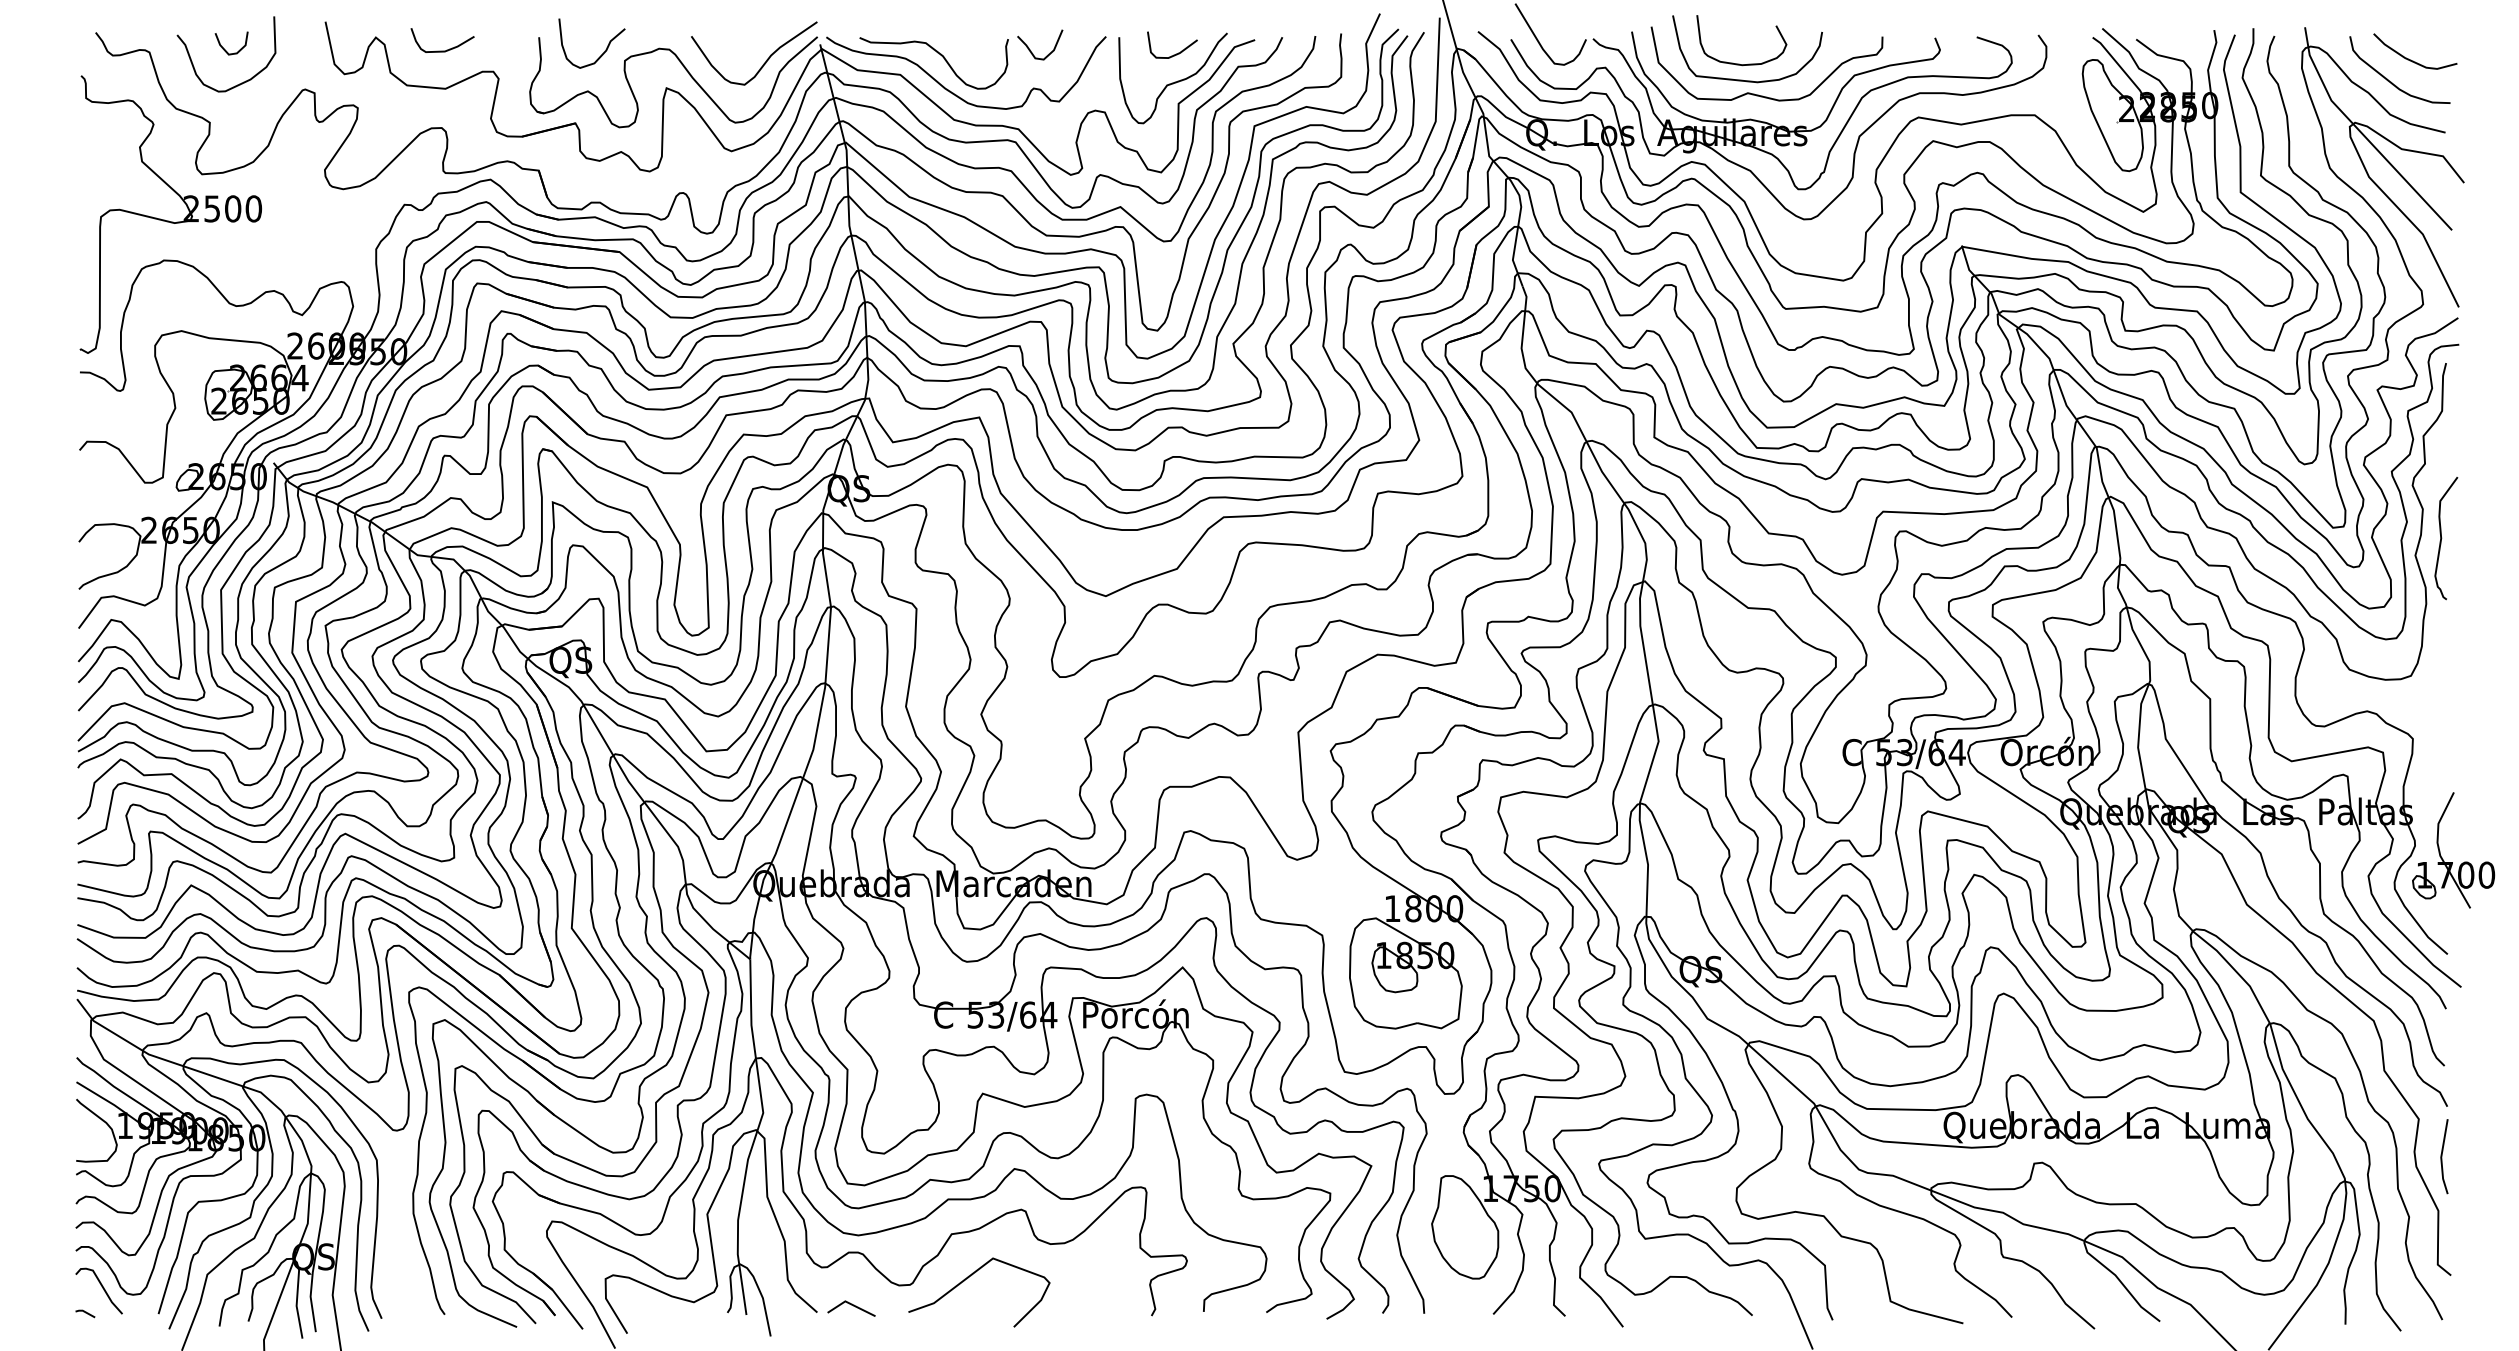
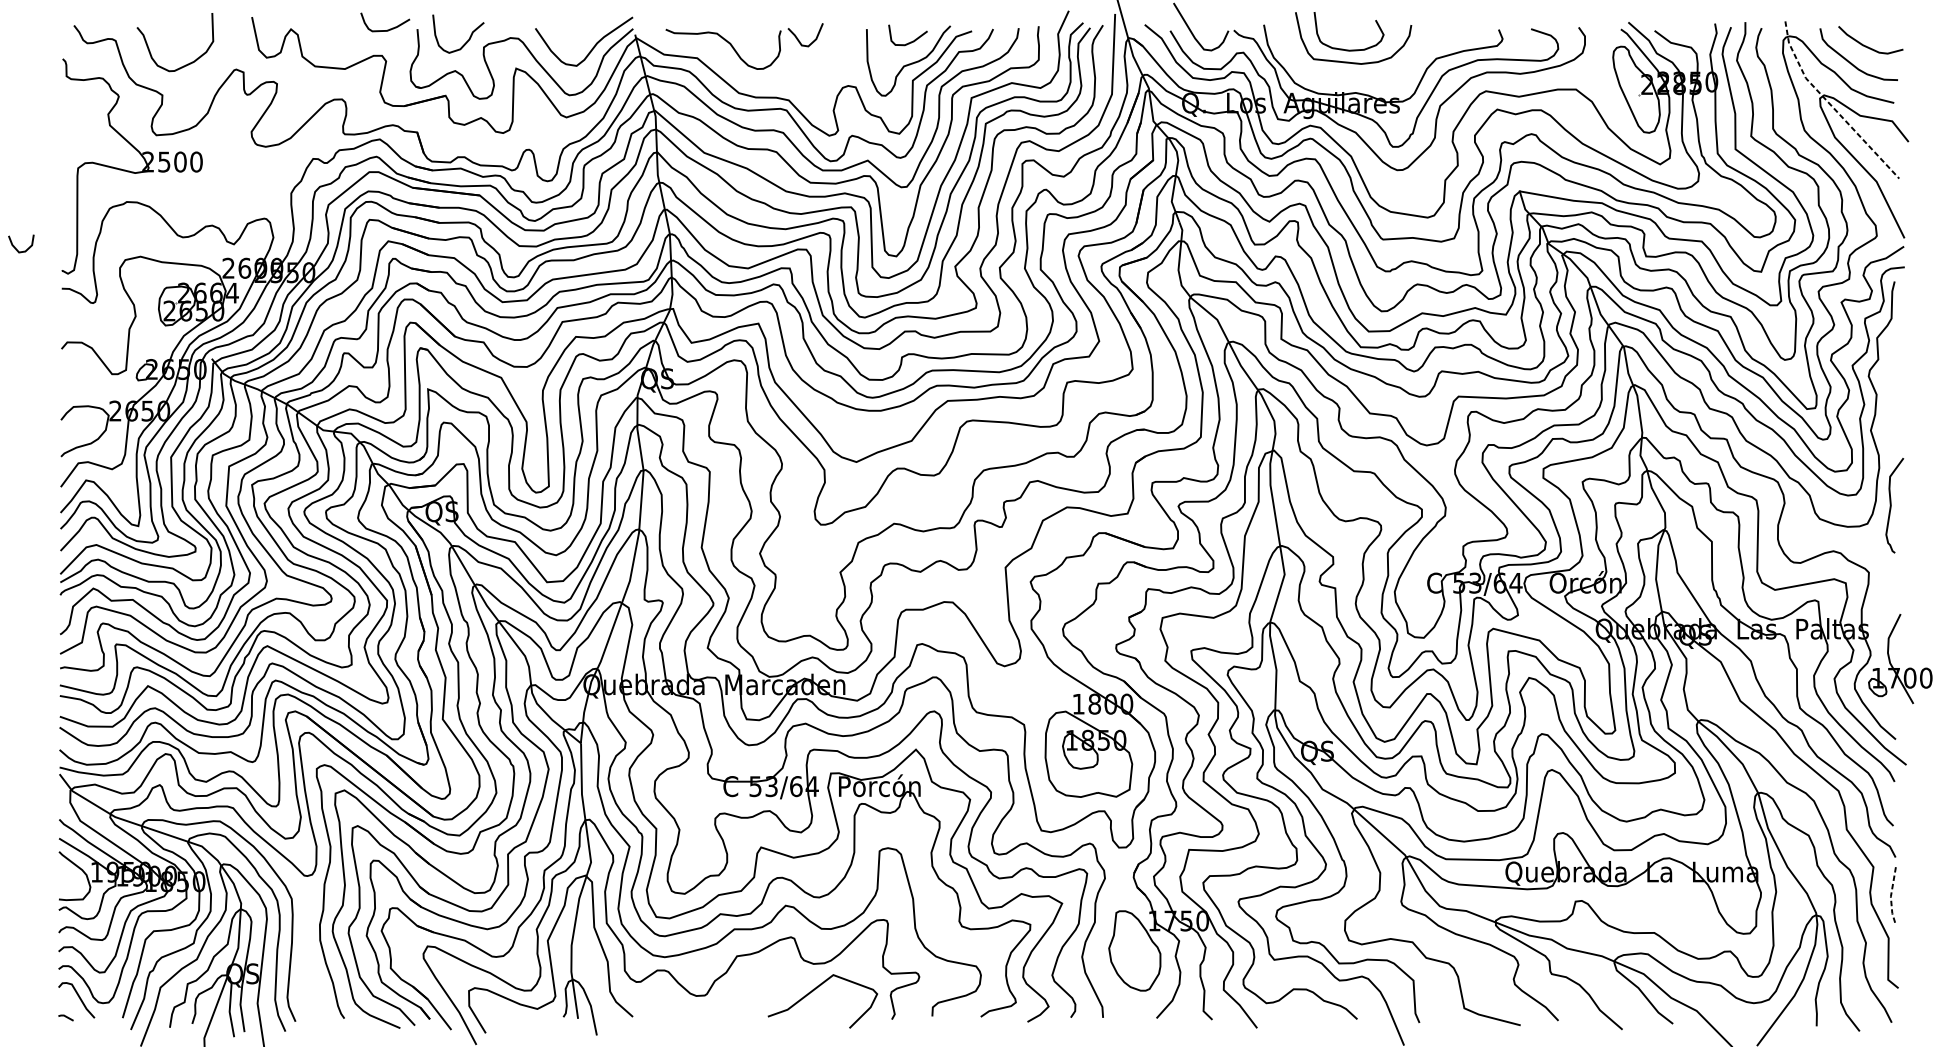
curve: (225, 49) -> (16, 248), moved
curve: (446, 49) -> (388, 29), moved
curve: (953, 92) -> (738, 71), removed
curve: (1758, 94) -> (1362, 73), removed
line: (2364, 135) -> (1831, 105), solid -> dashed
curve: (2442, 538) -> (1891, 505), moved
line: (2441, 1157) -> (1891, 896), solid -> dashed
curve: (968, 1278) -> (814, 990), moved
line: (853, 1306) -> (661, 1012), removed

